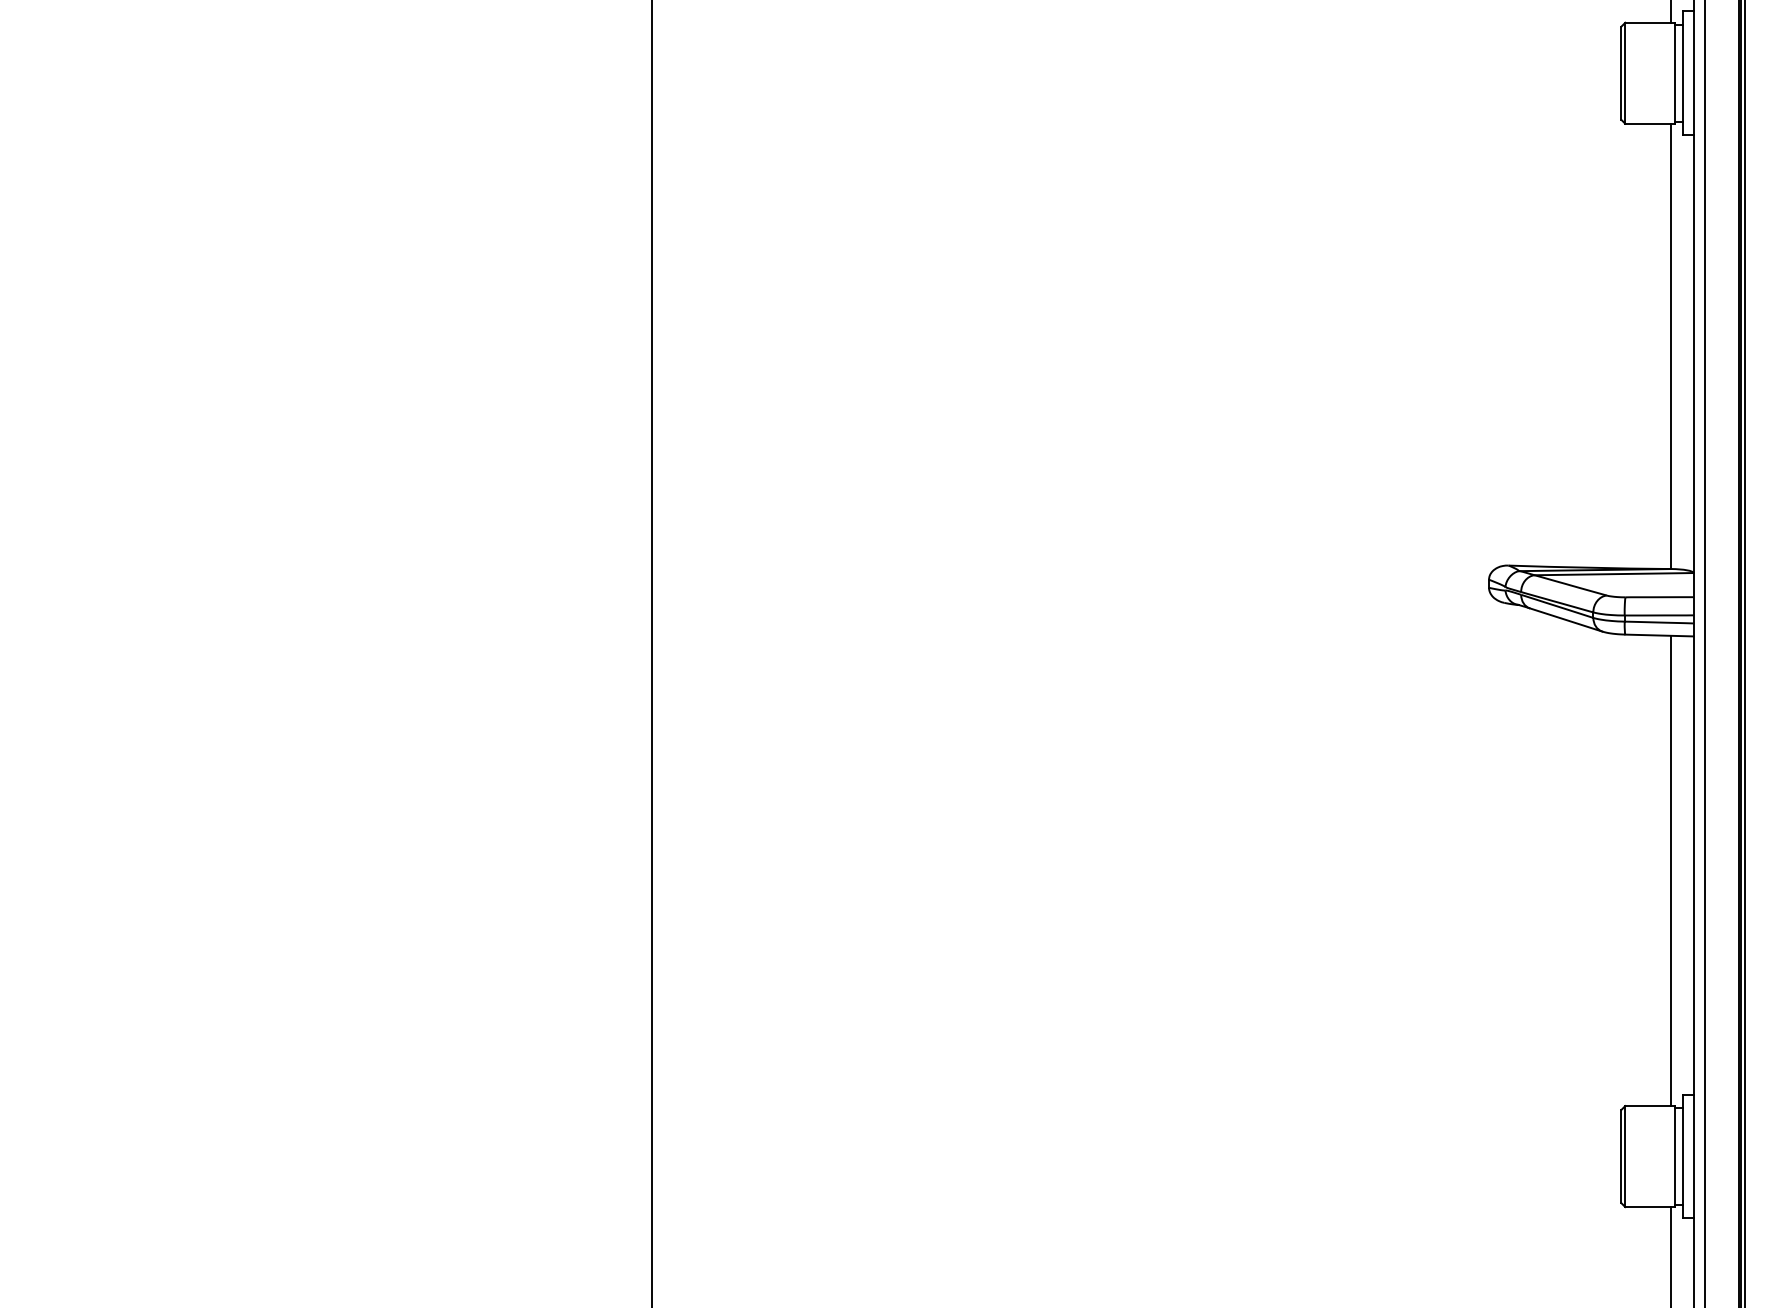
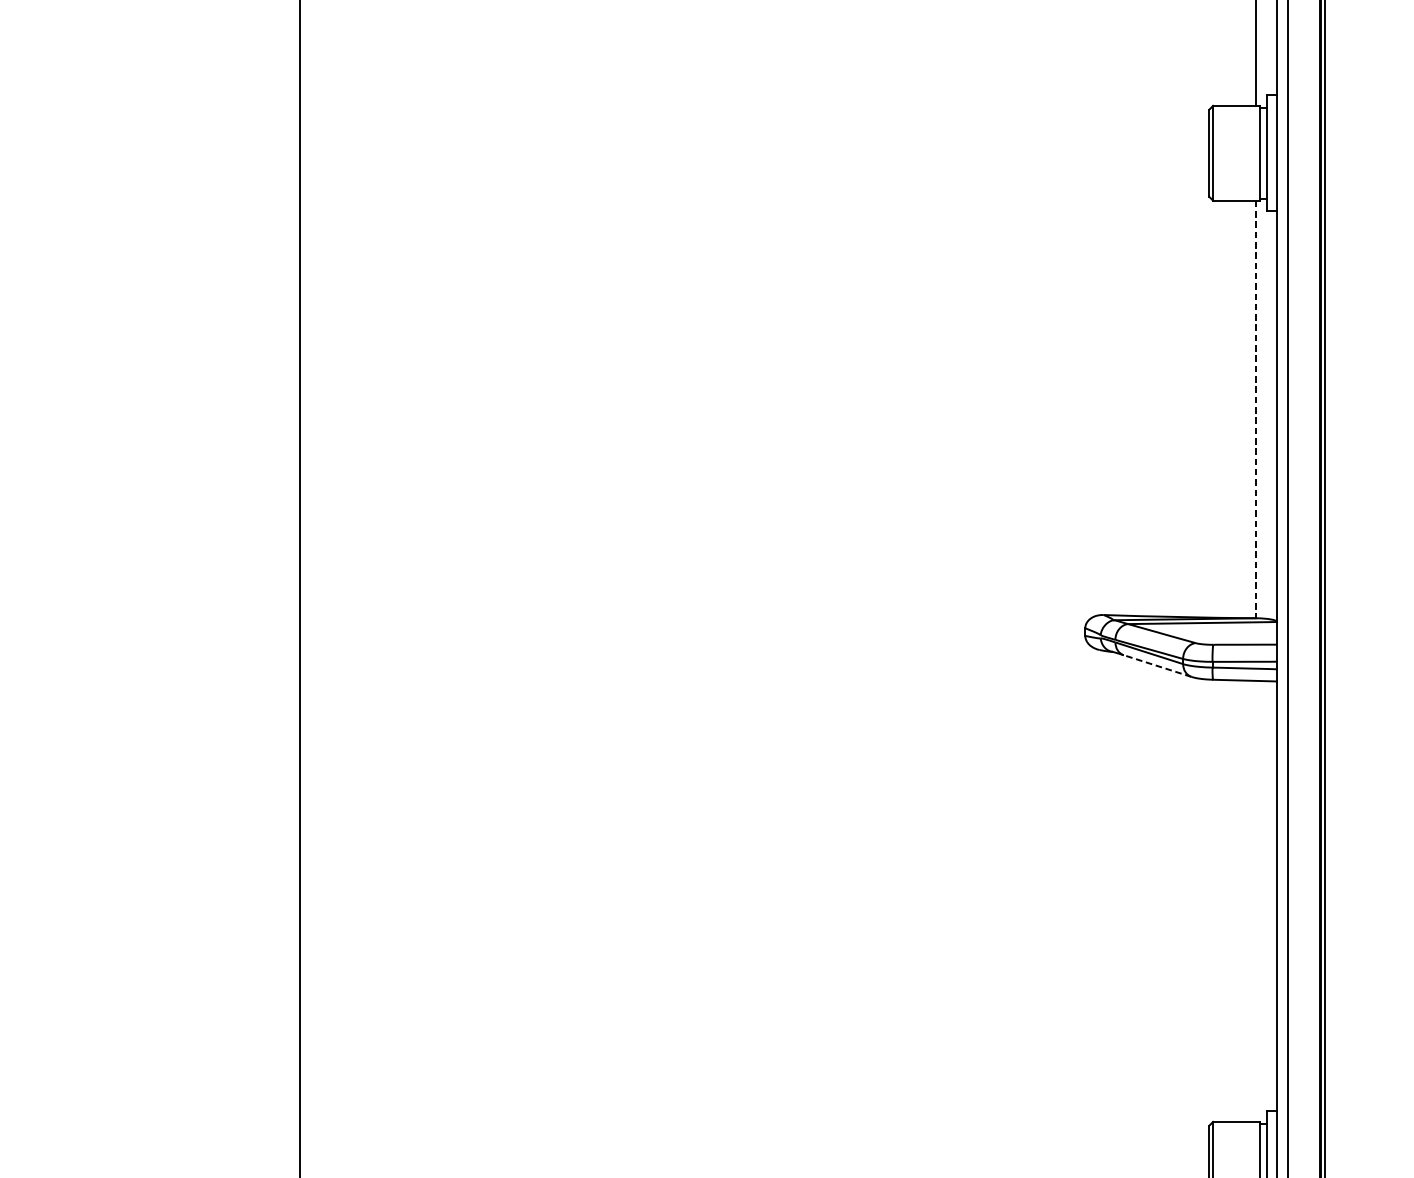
line: (1671, 346) -> (1256, 409), solid -> dashed
line: (1566, 619) -> (1157, 665), solid -> dashed
line: (1671, 870) -> (1256, 901), removed

